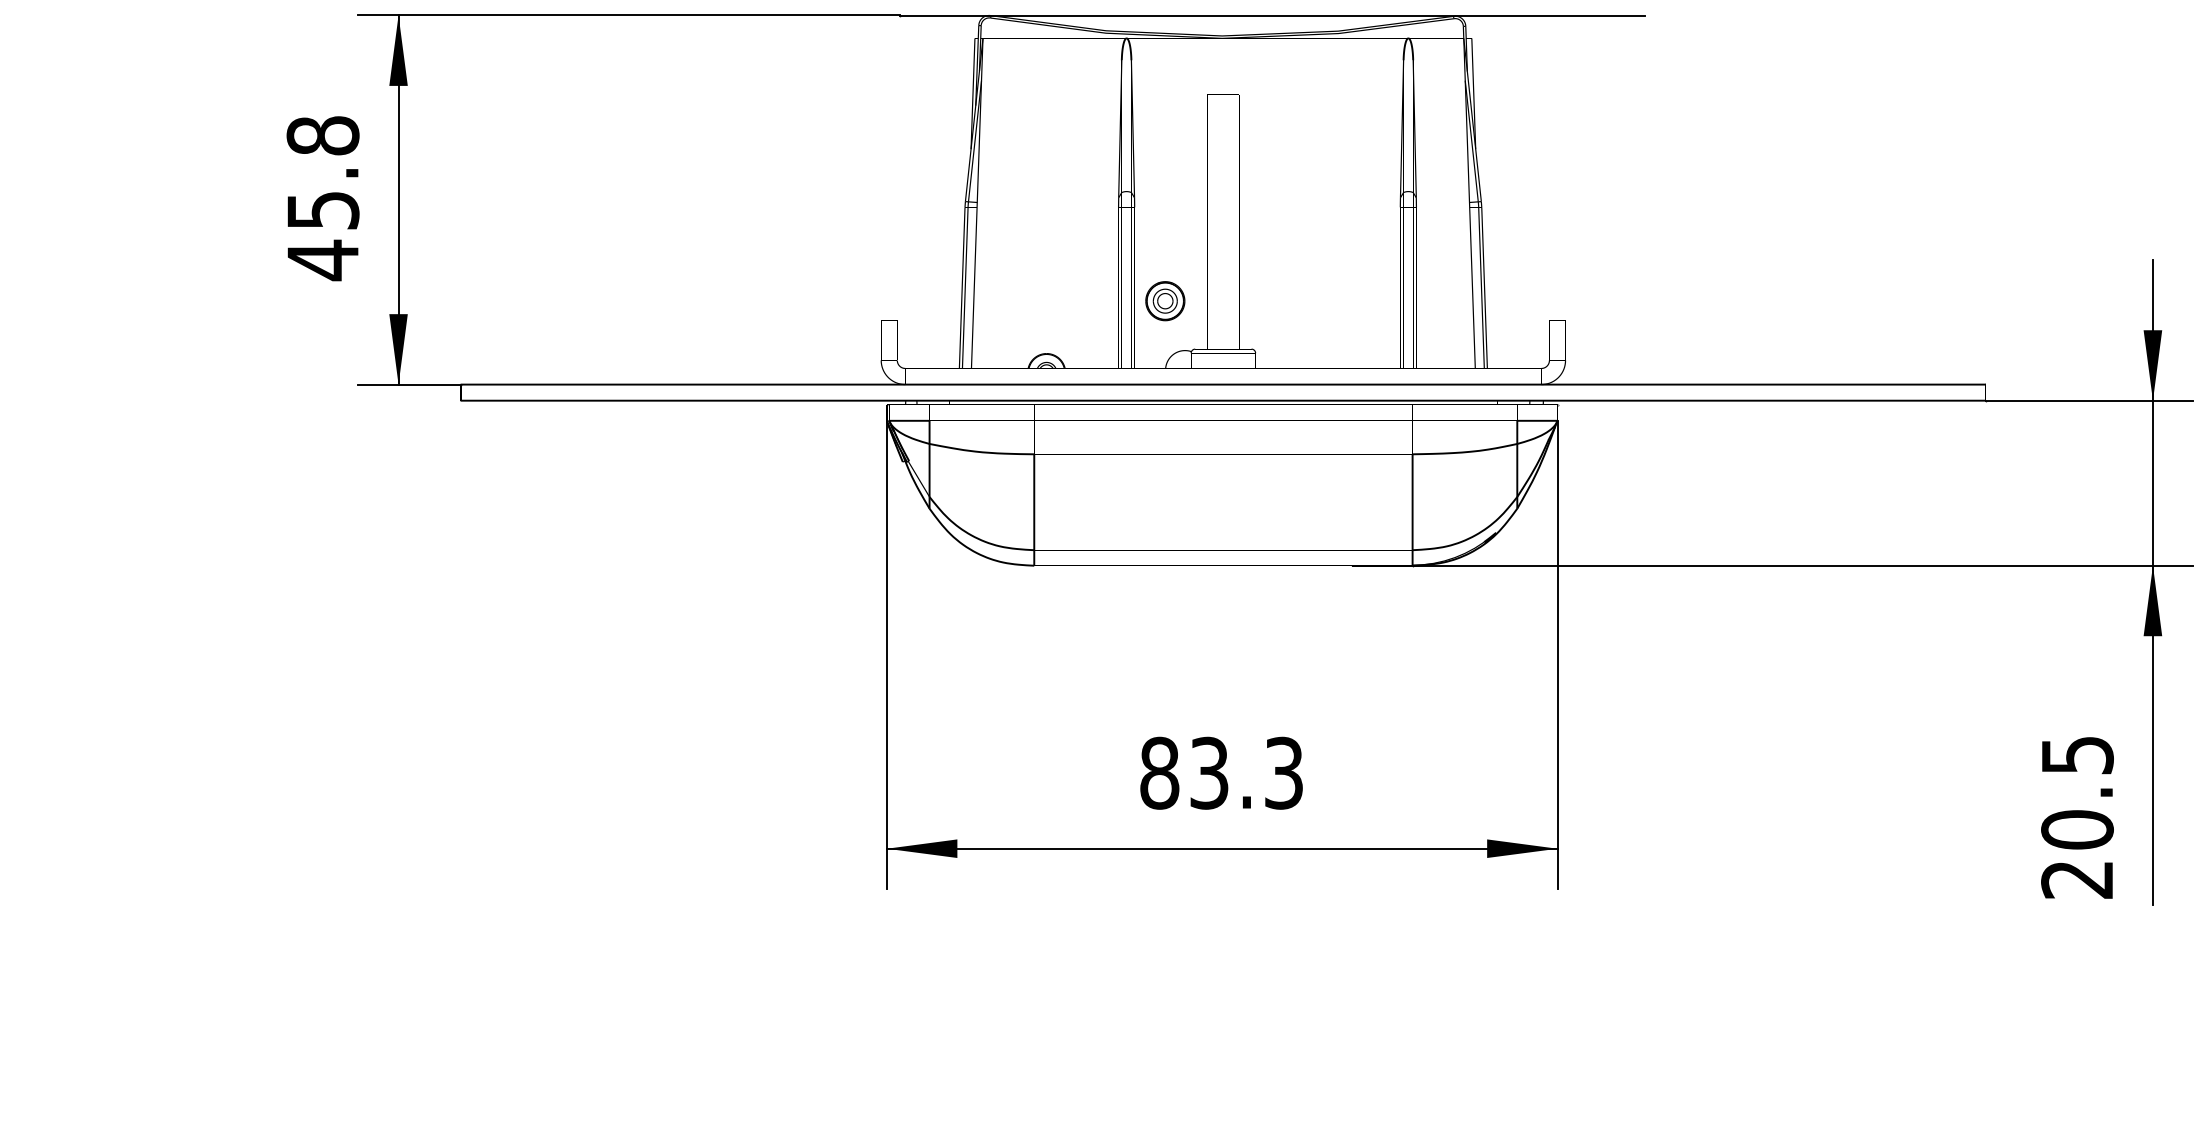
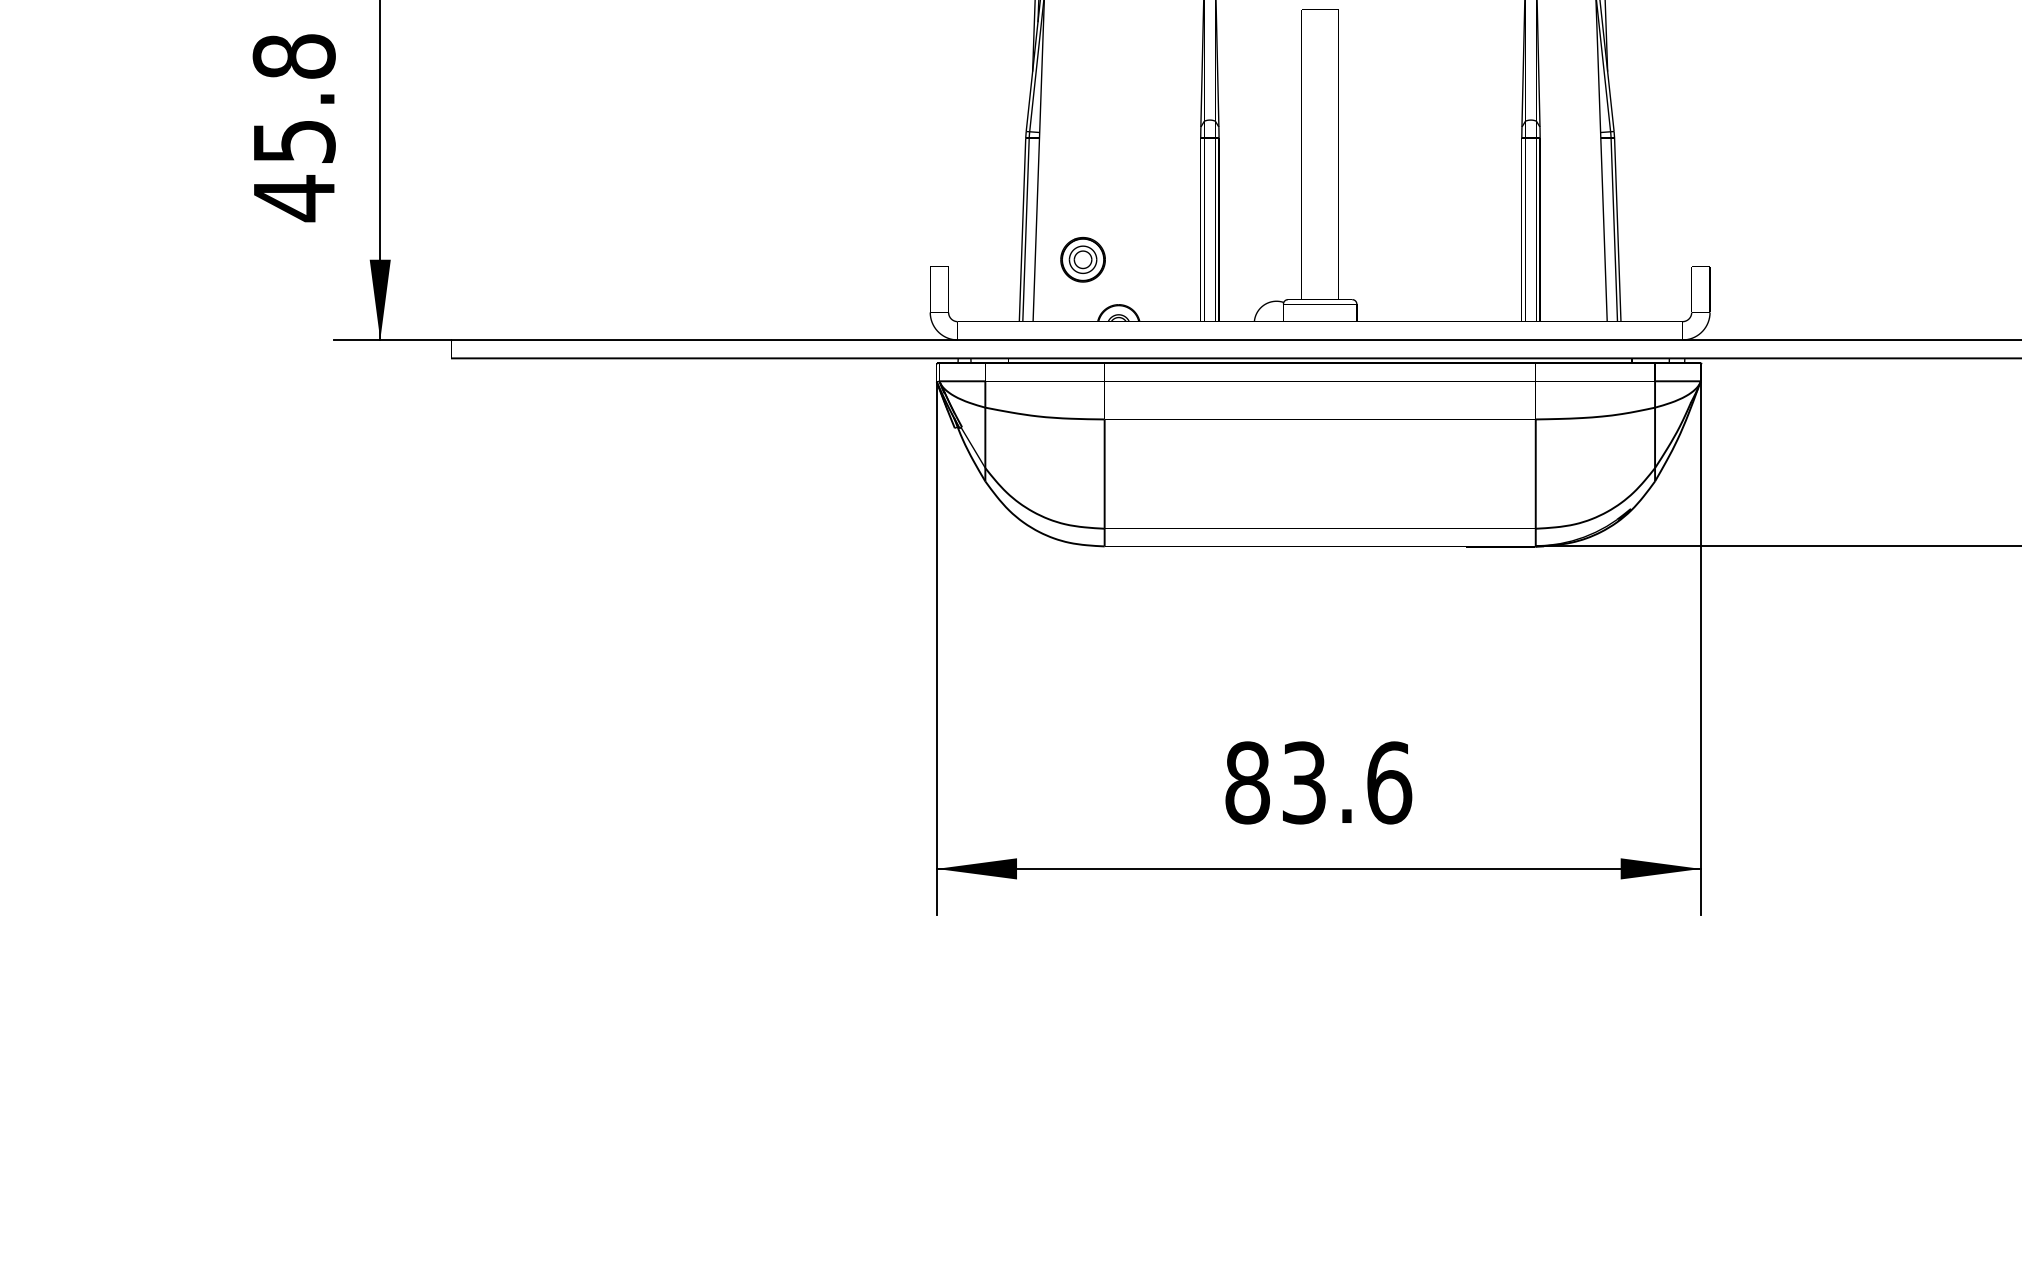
part: (1165, 301) -> (1083, 260), moved
text: (1284, 772) -> (1389, 782), 83.3 -> 83.6

